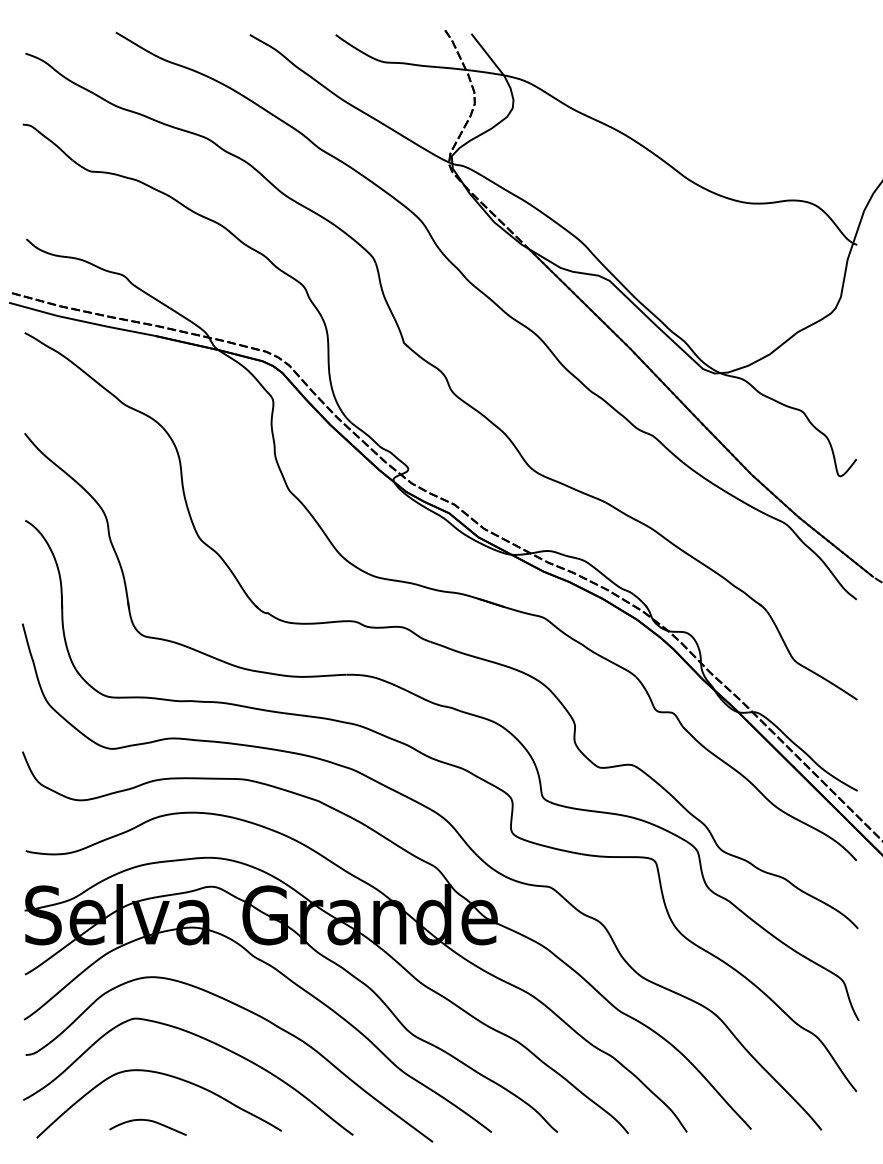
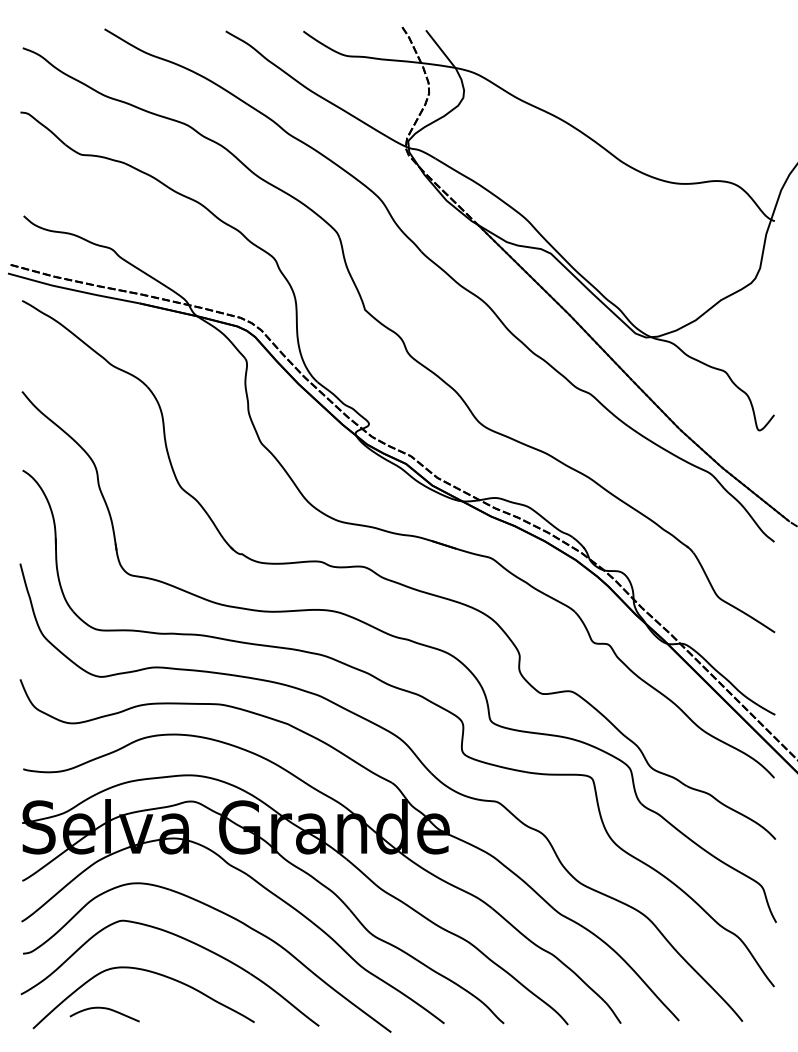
curve: (147, 1121) -> (104, 1009), moved

